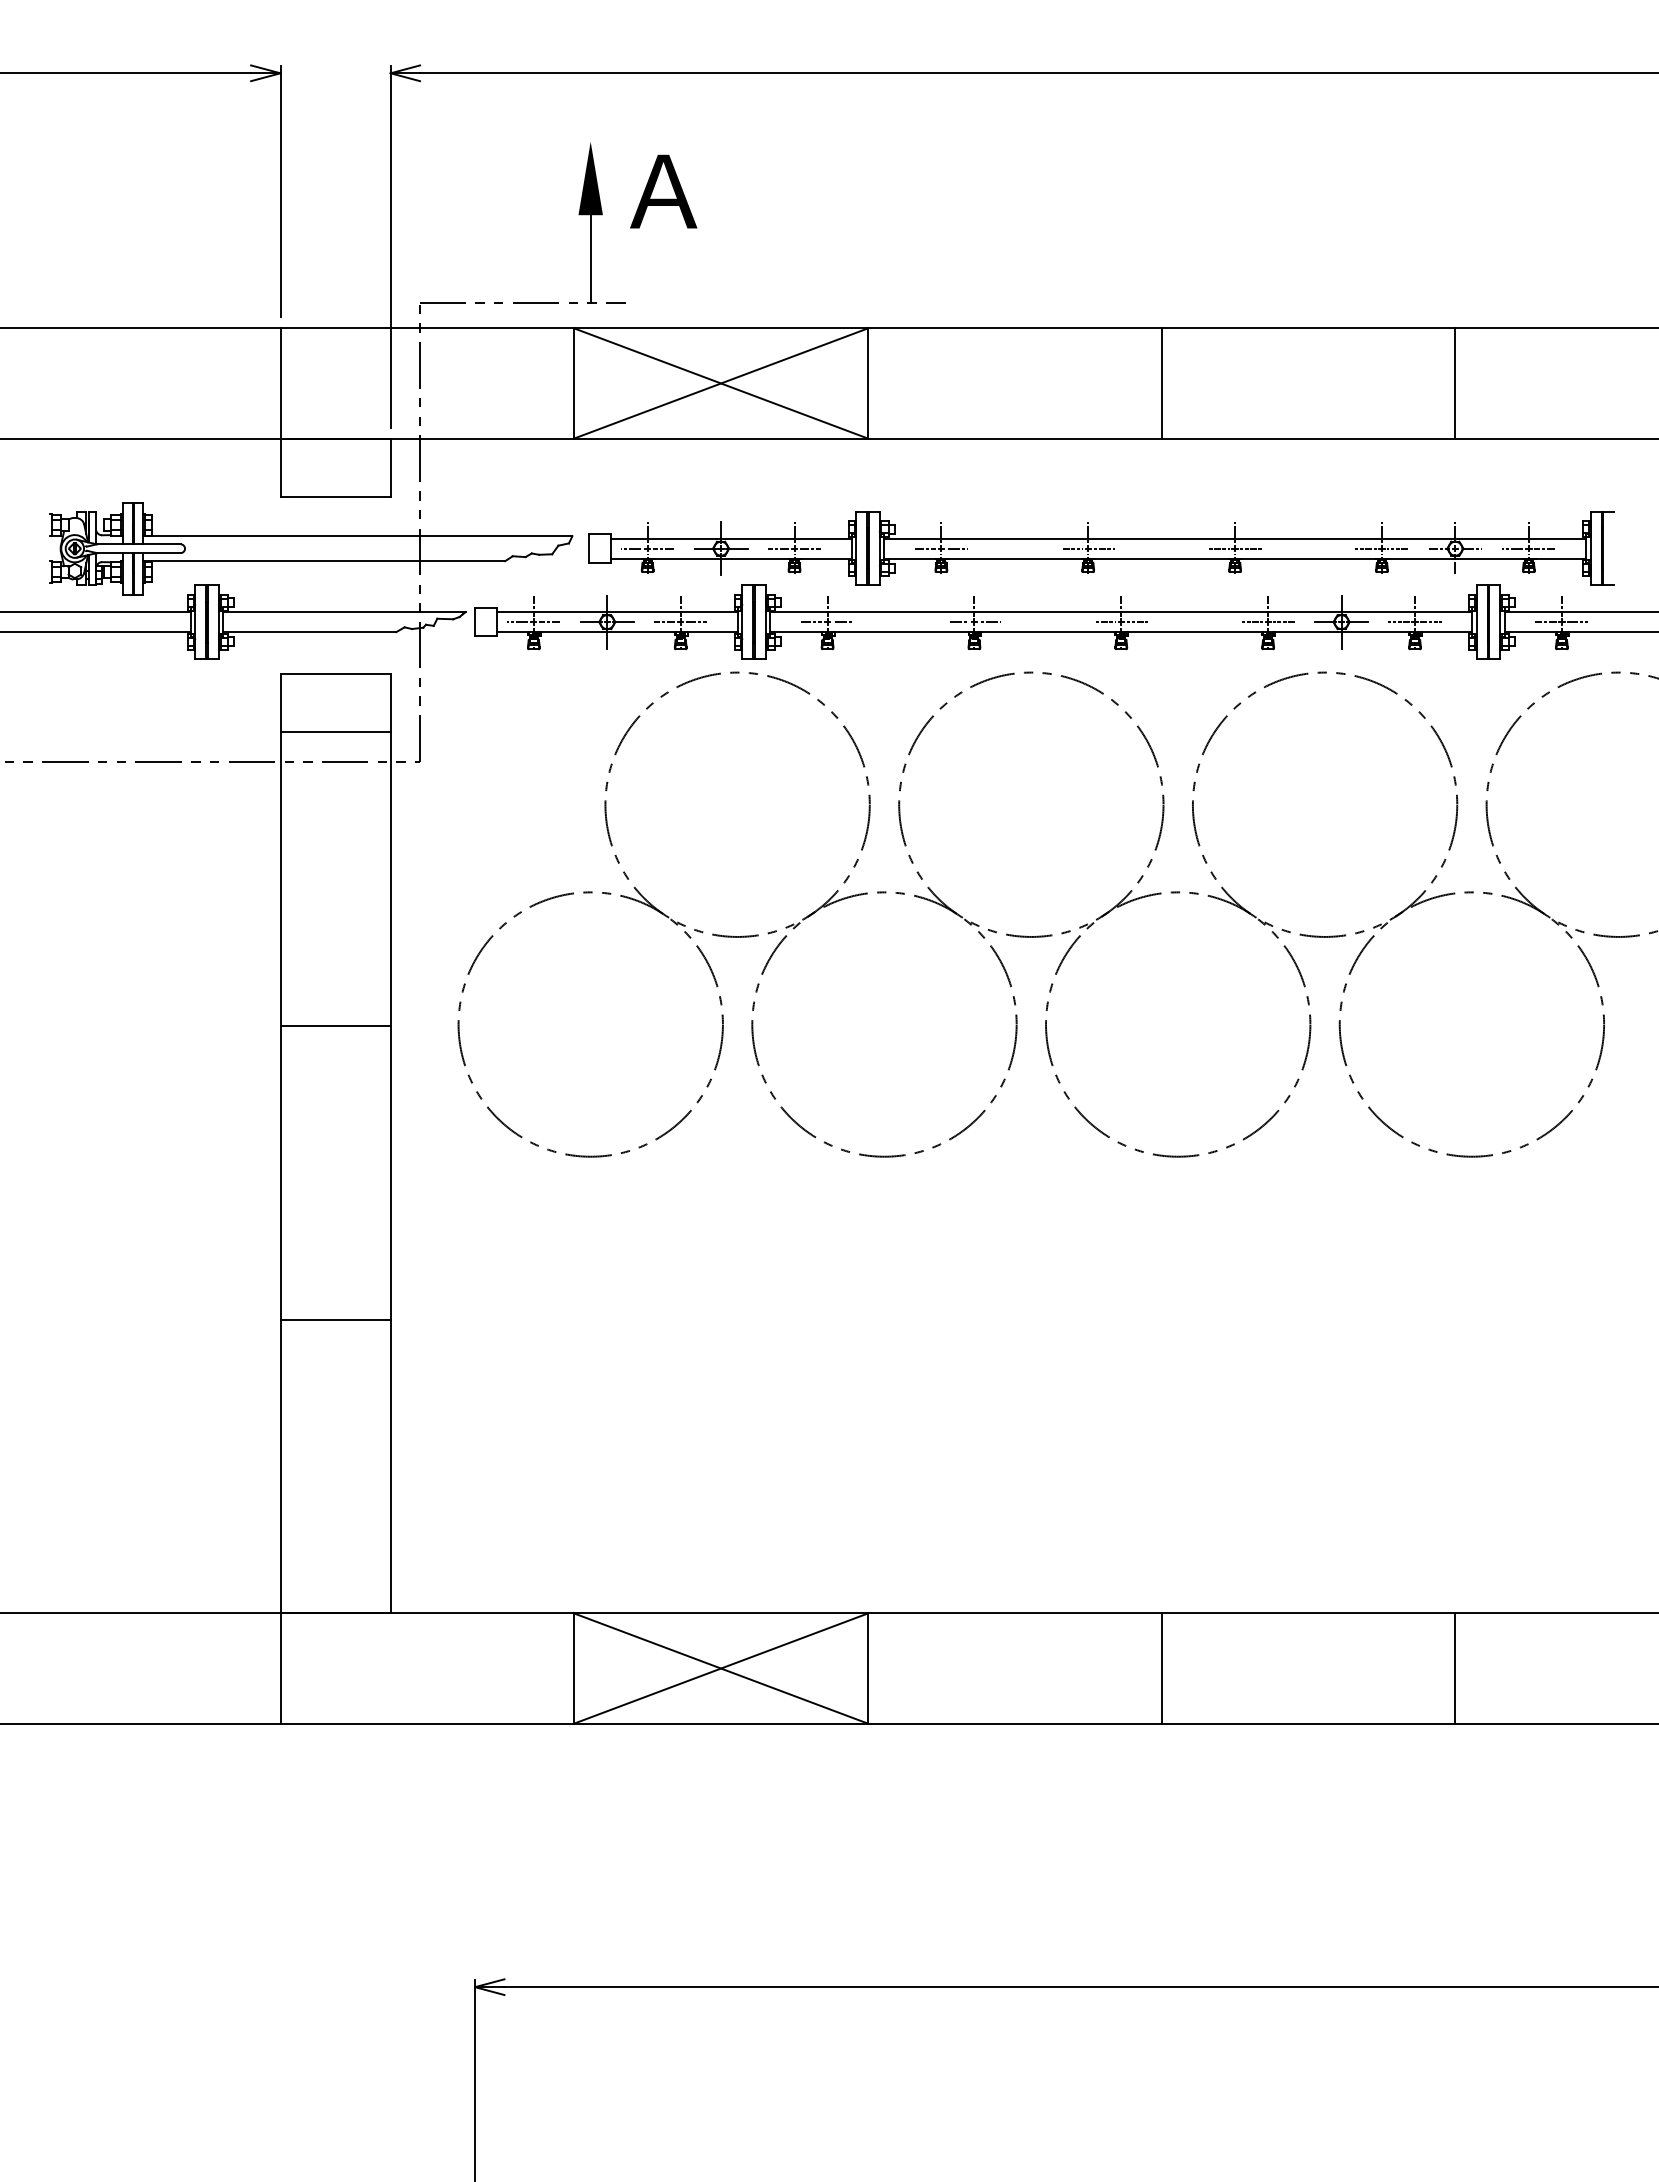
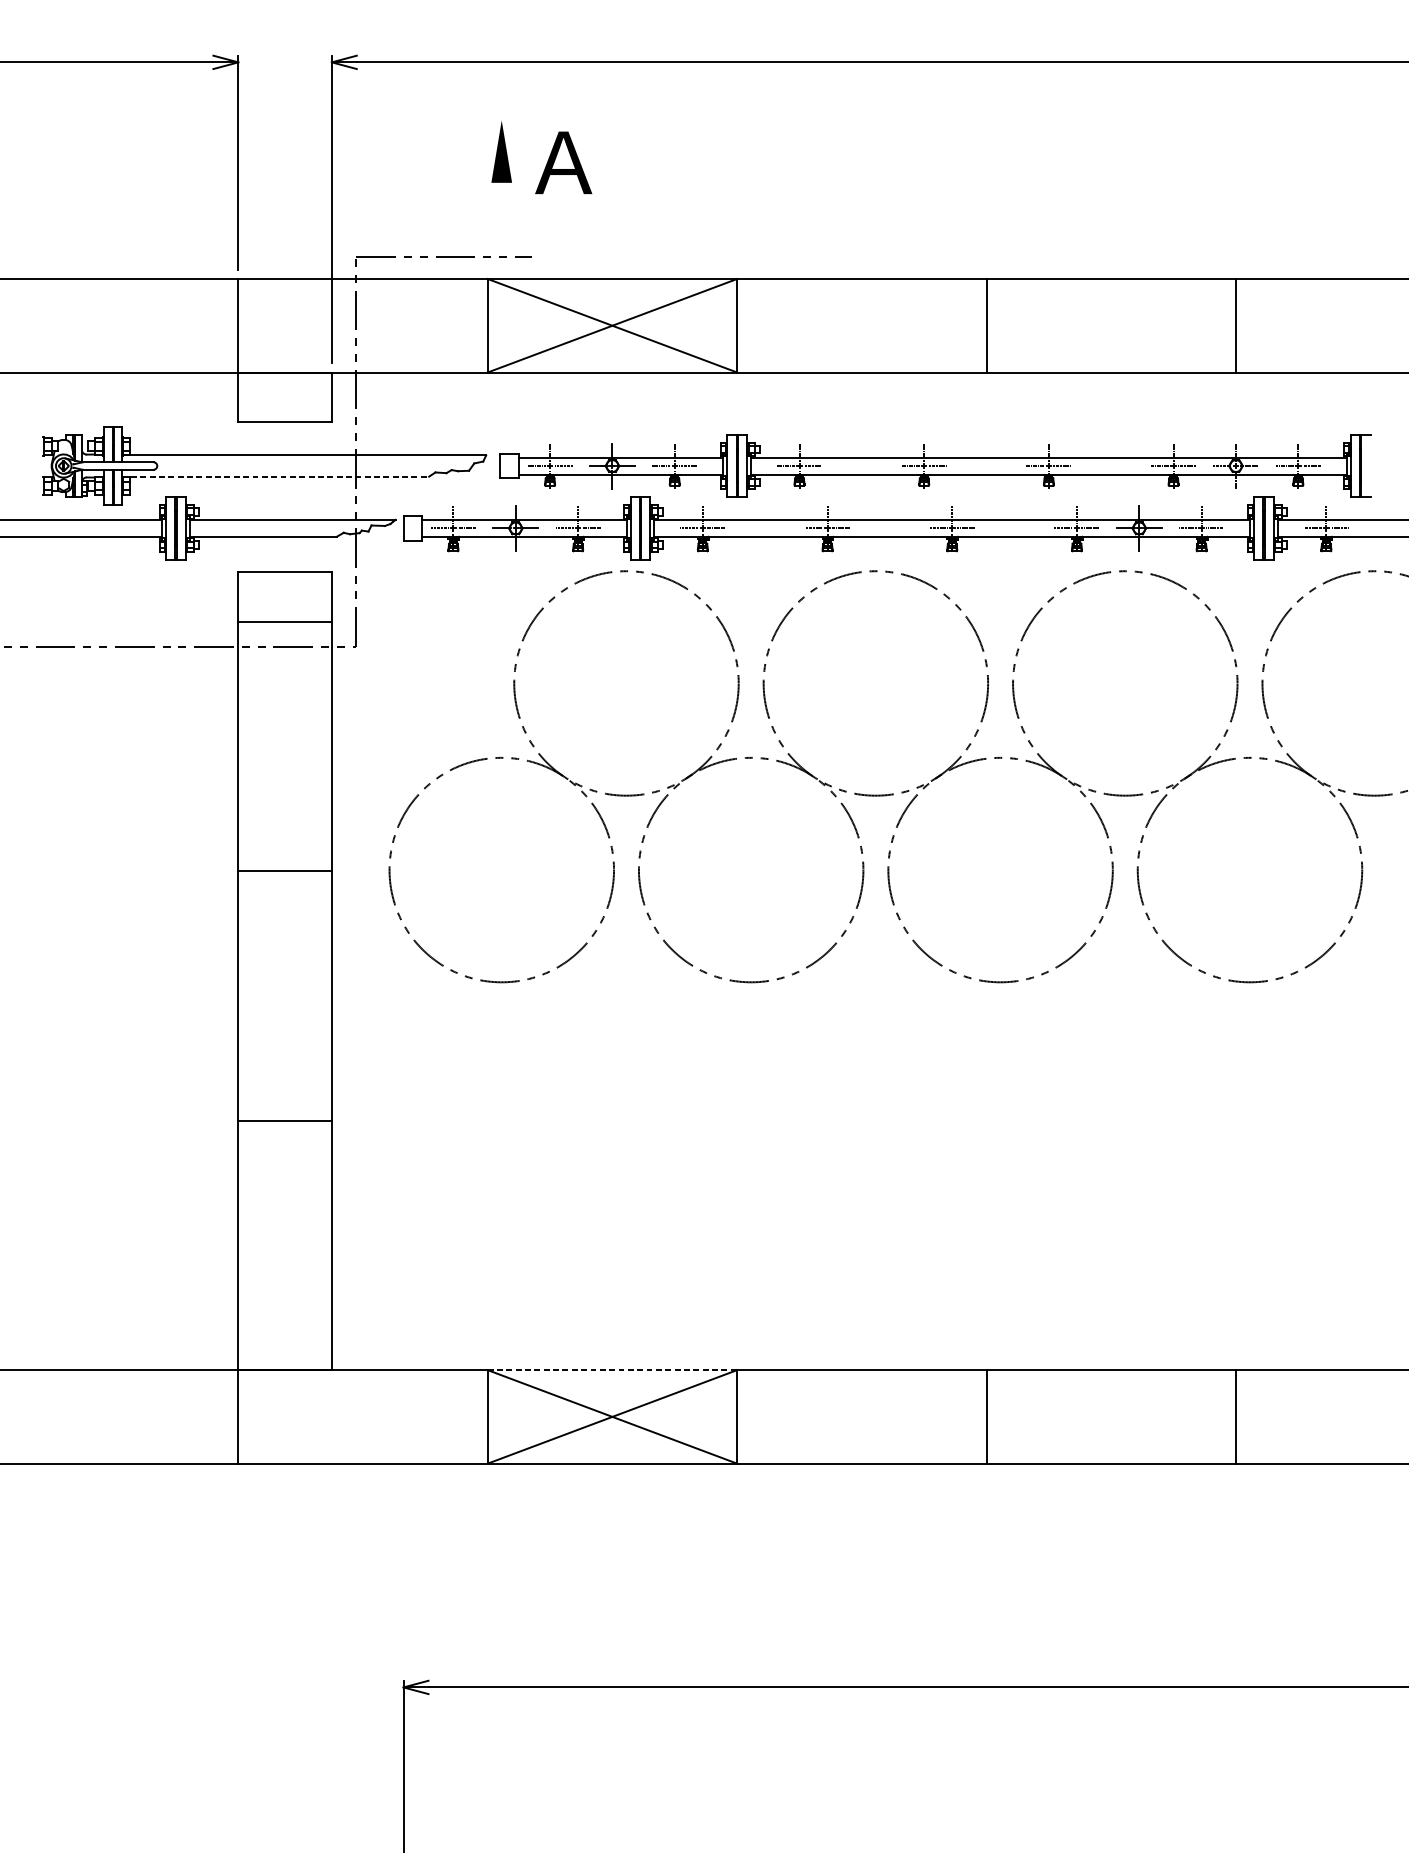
line: (590, 258) -> (501, 219), removed
line: (324, 561) -> (275, 476), solid -> dashed
line: (721, 1613) -> (612, 1370), solid -> dashed

